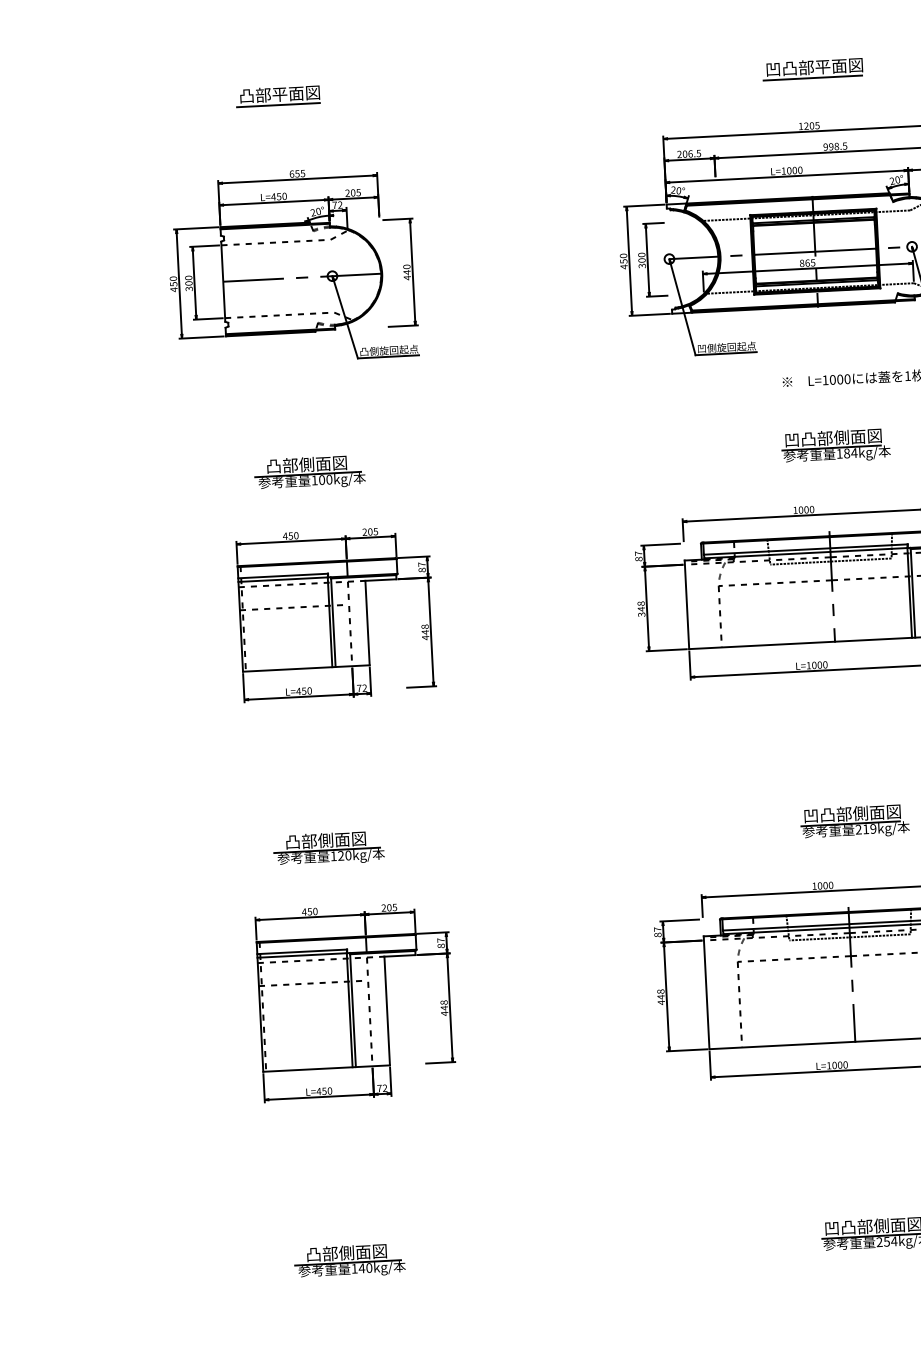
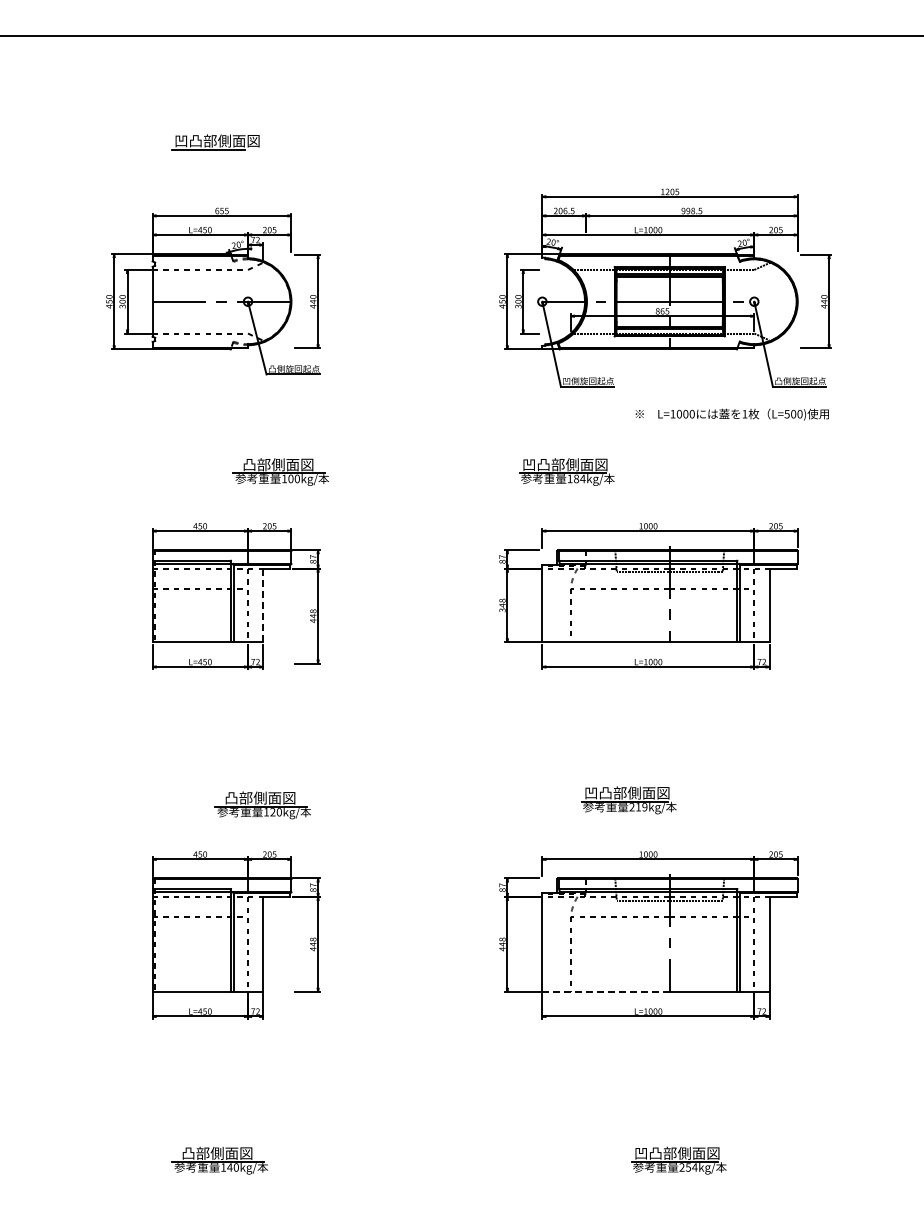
part: (812, 69) -> (675, 142), removed
text: (288, 93) -> (217, 140), 凸部平面図 -> 凹凸部側面図
part: (835, 445) -> (566, 471), moved
part: (309, 472) -> (280, 471), moved
line: (367, 623) -> (263, 605), solid -> dashed
part: (854, 822) -> (628, 800), moved
part: (328, 848) -> (262, 805), moved
line: (782, 1045) -> (606, 991), solid -> dashed

